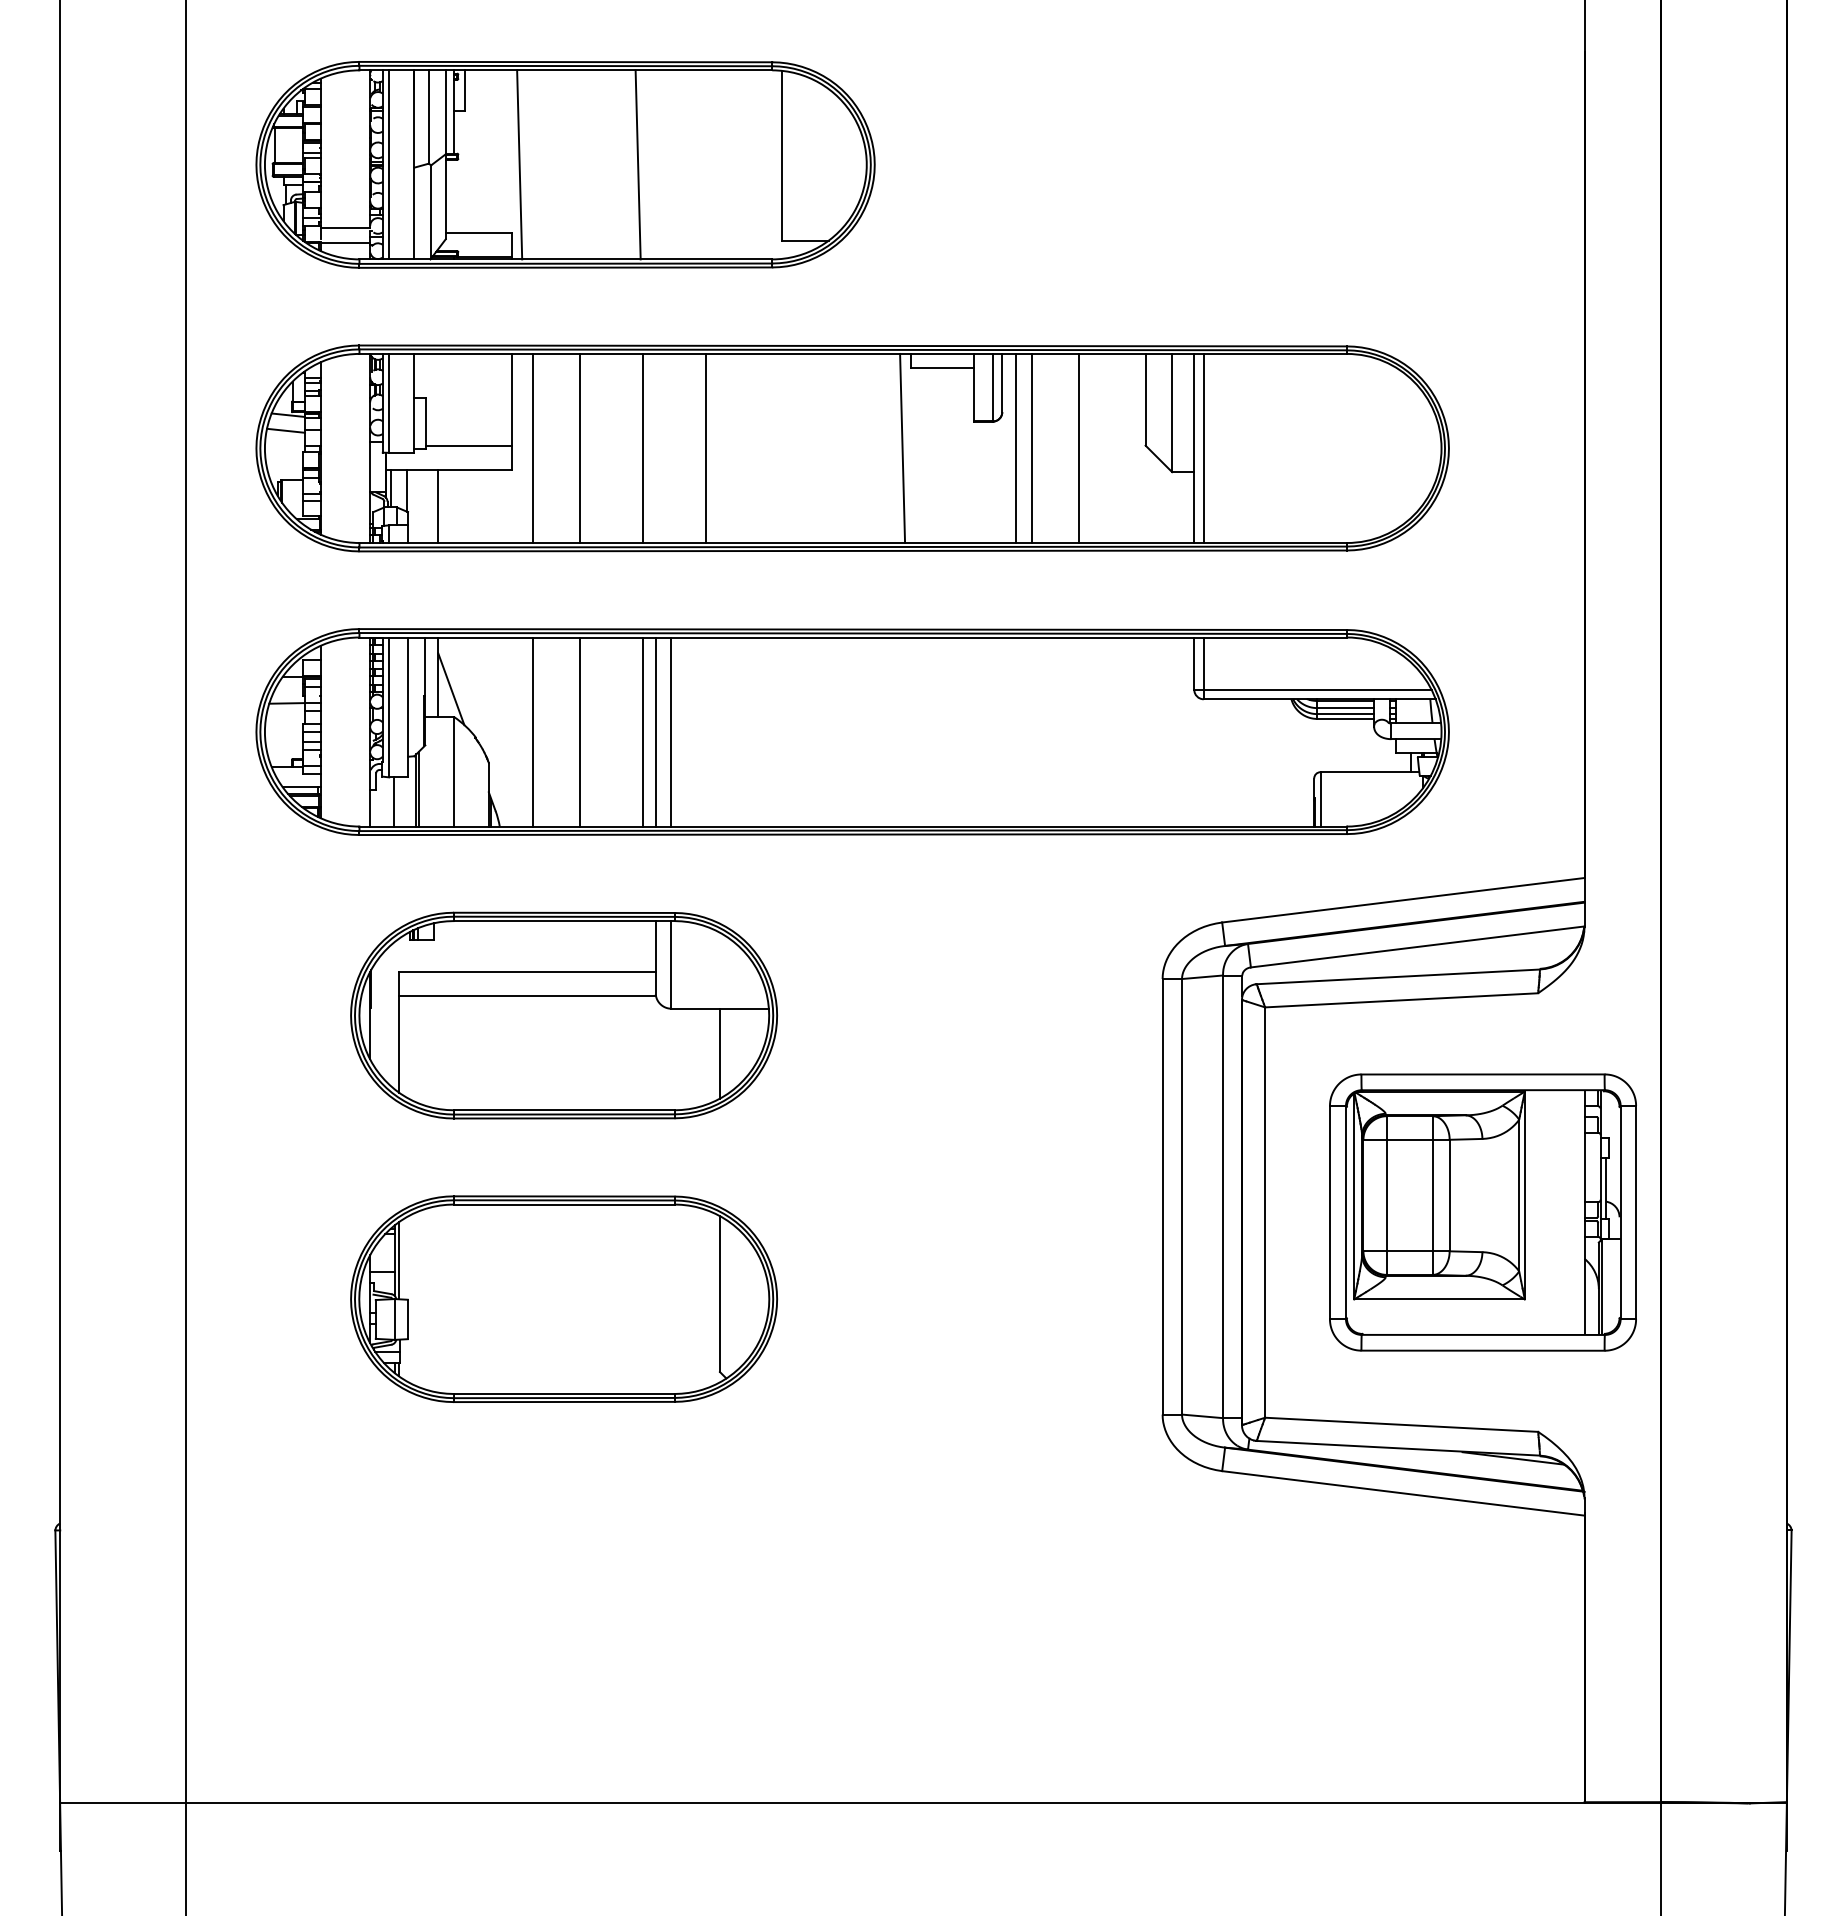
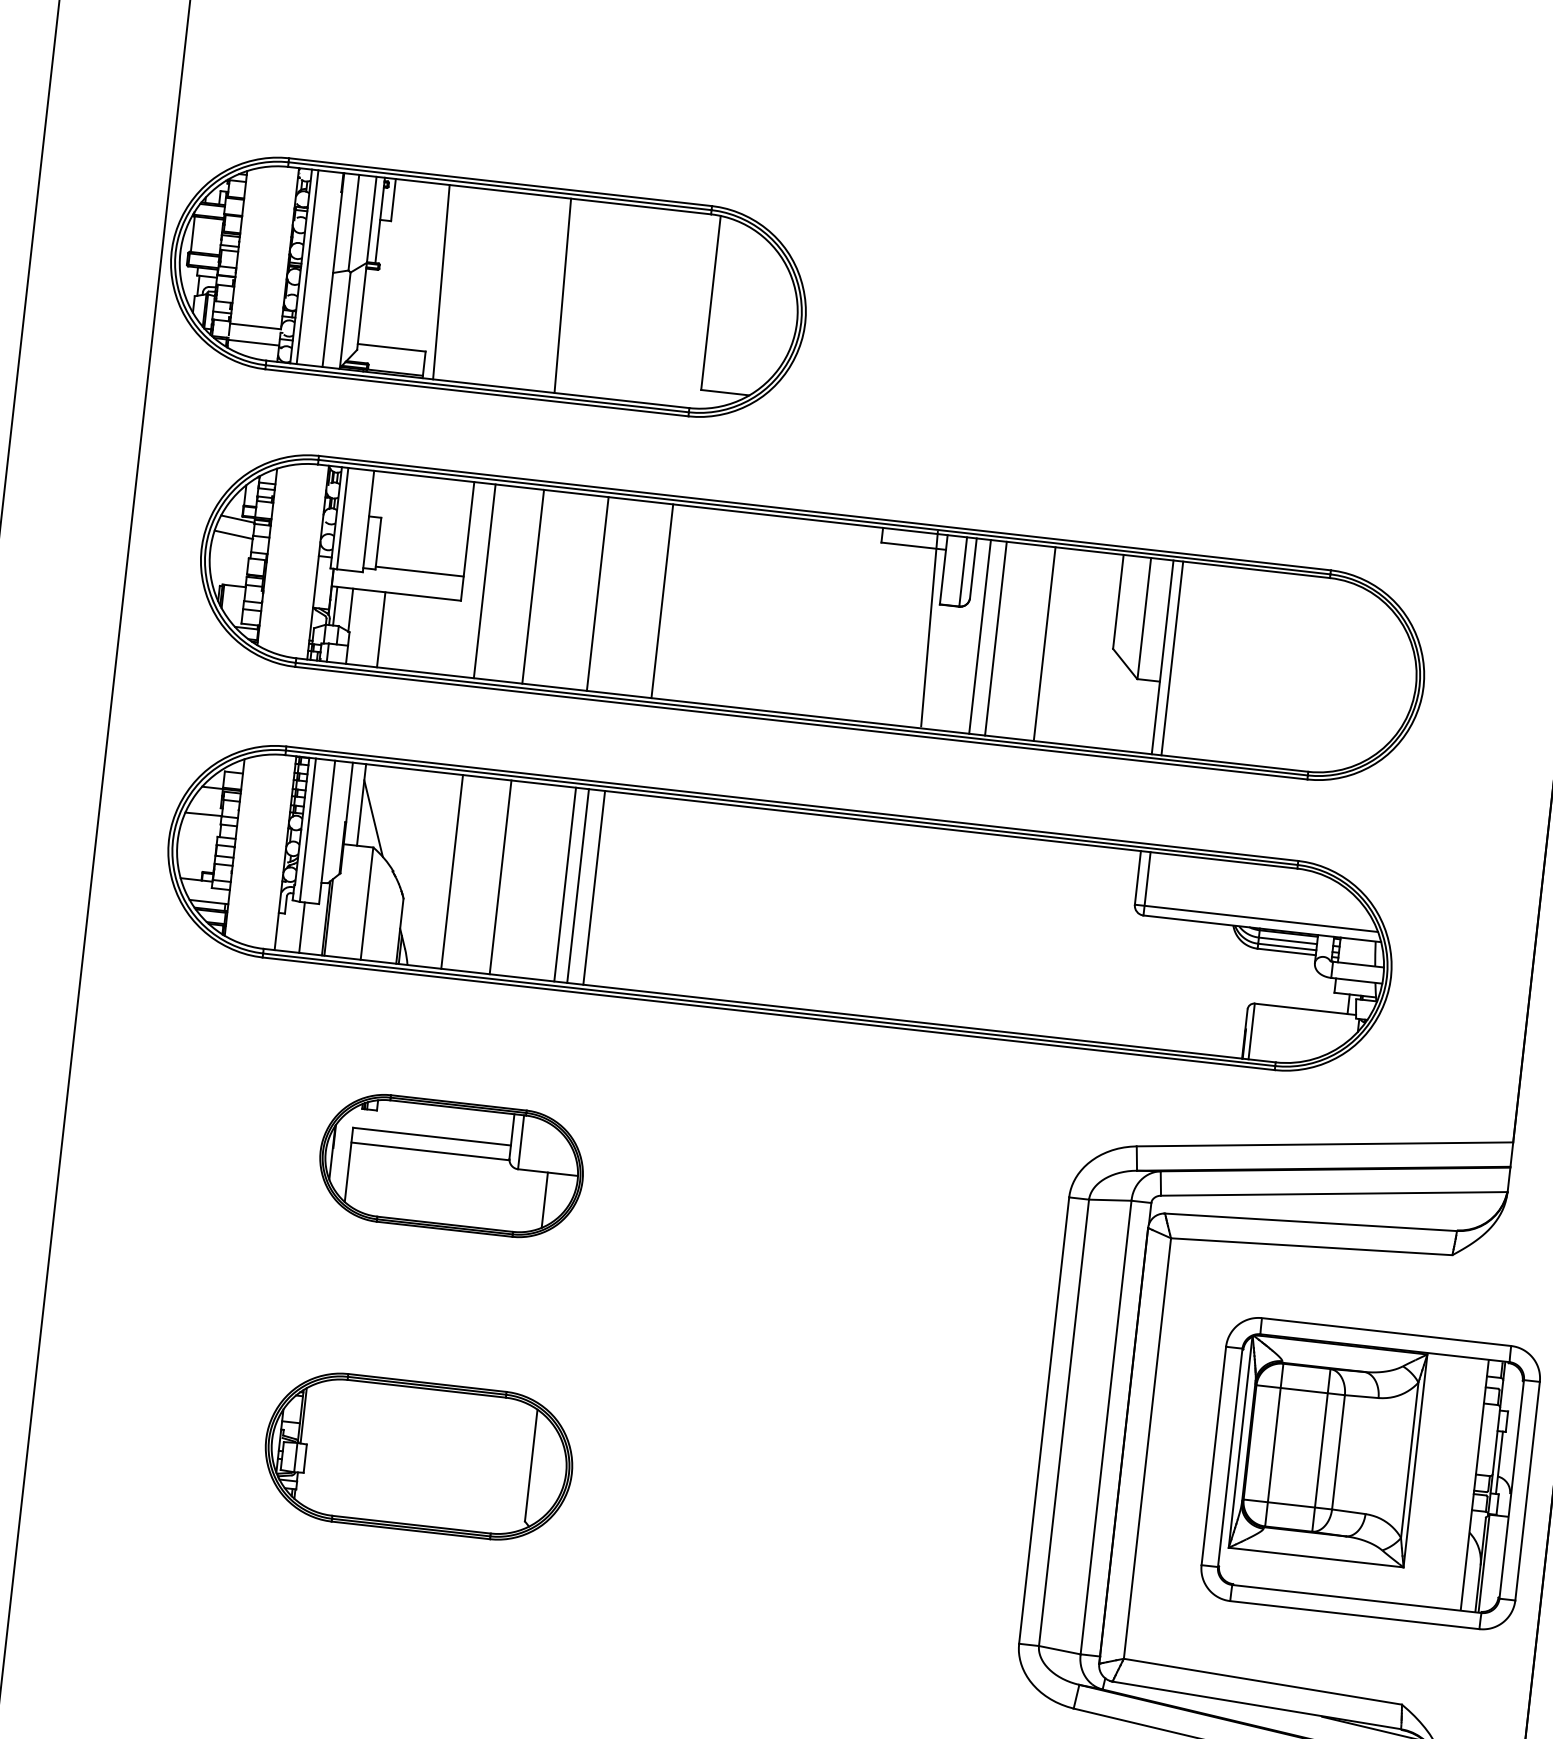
part: (565, 164) -> (488, 287), moved
line: (902, 448) -> (929, 629), moved
part: (563, 1015) -> (451, 1165), size x0.6
part: (563, 1298) -> (418, 1455), size x0.7

